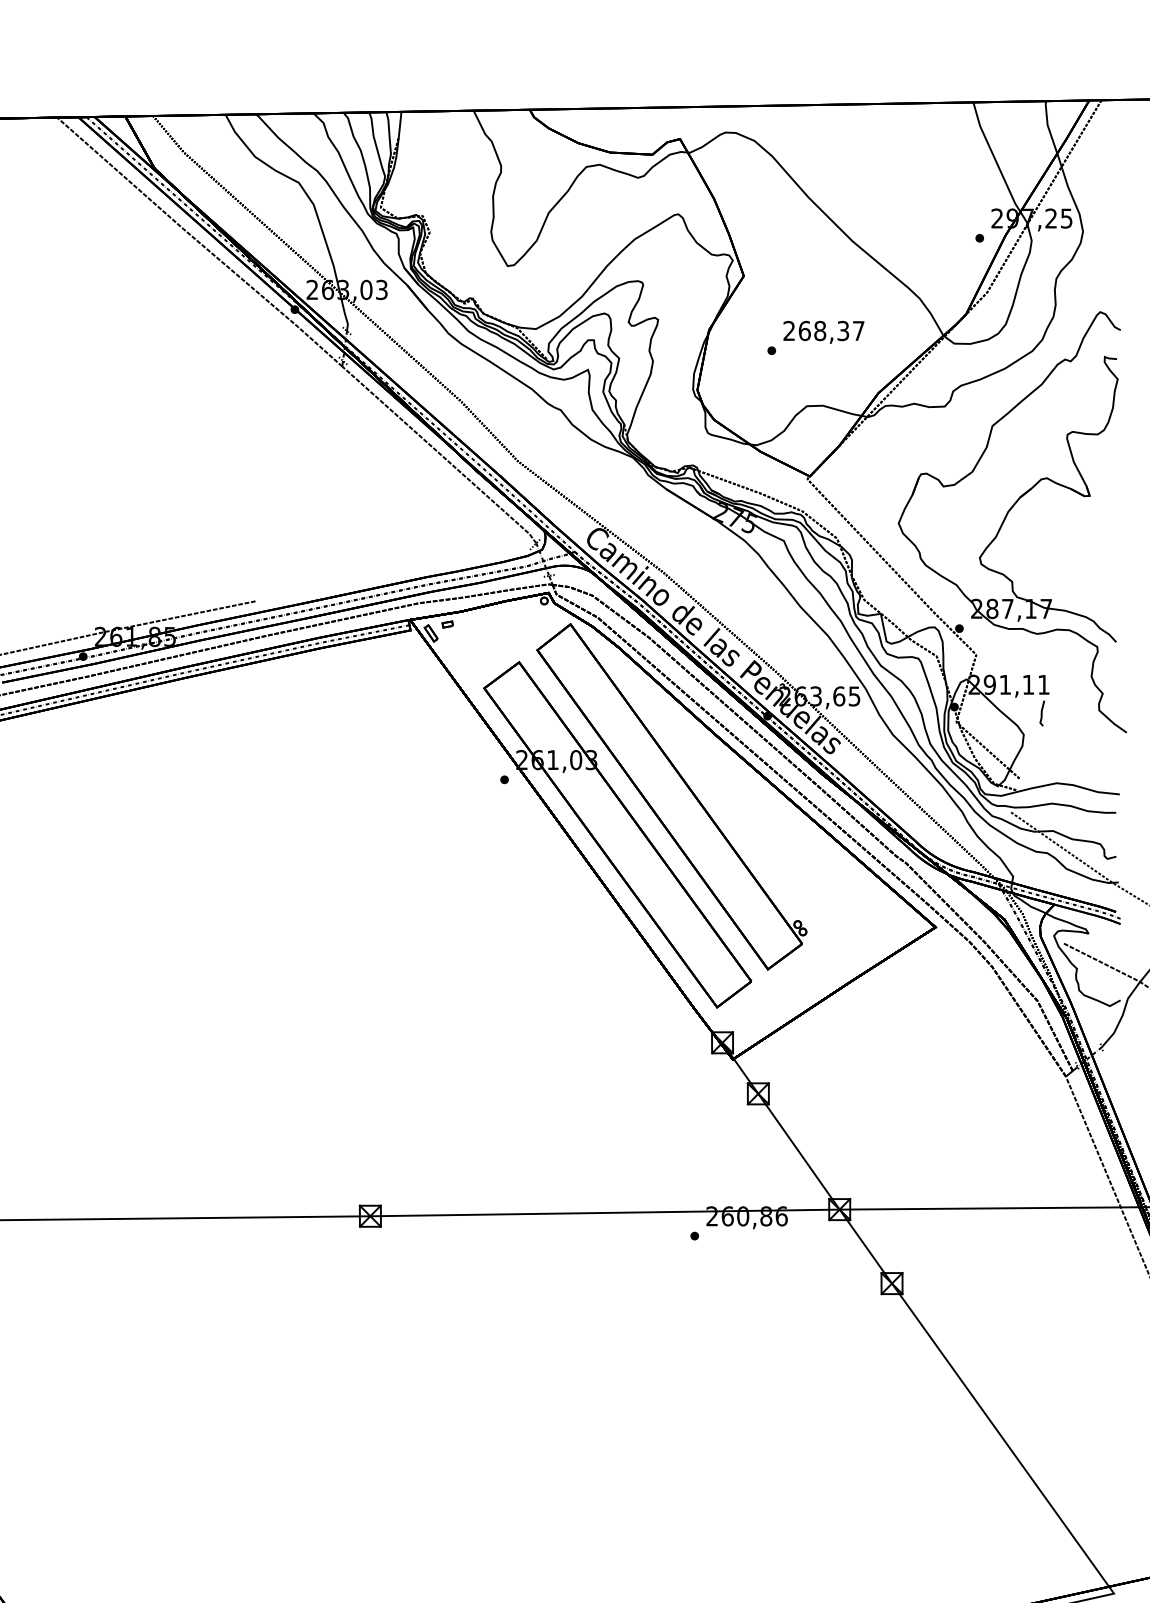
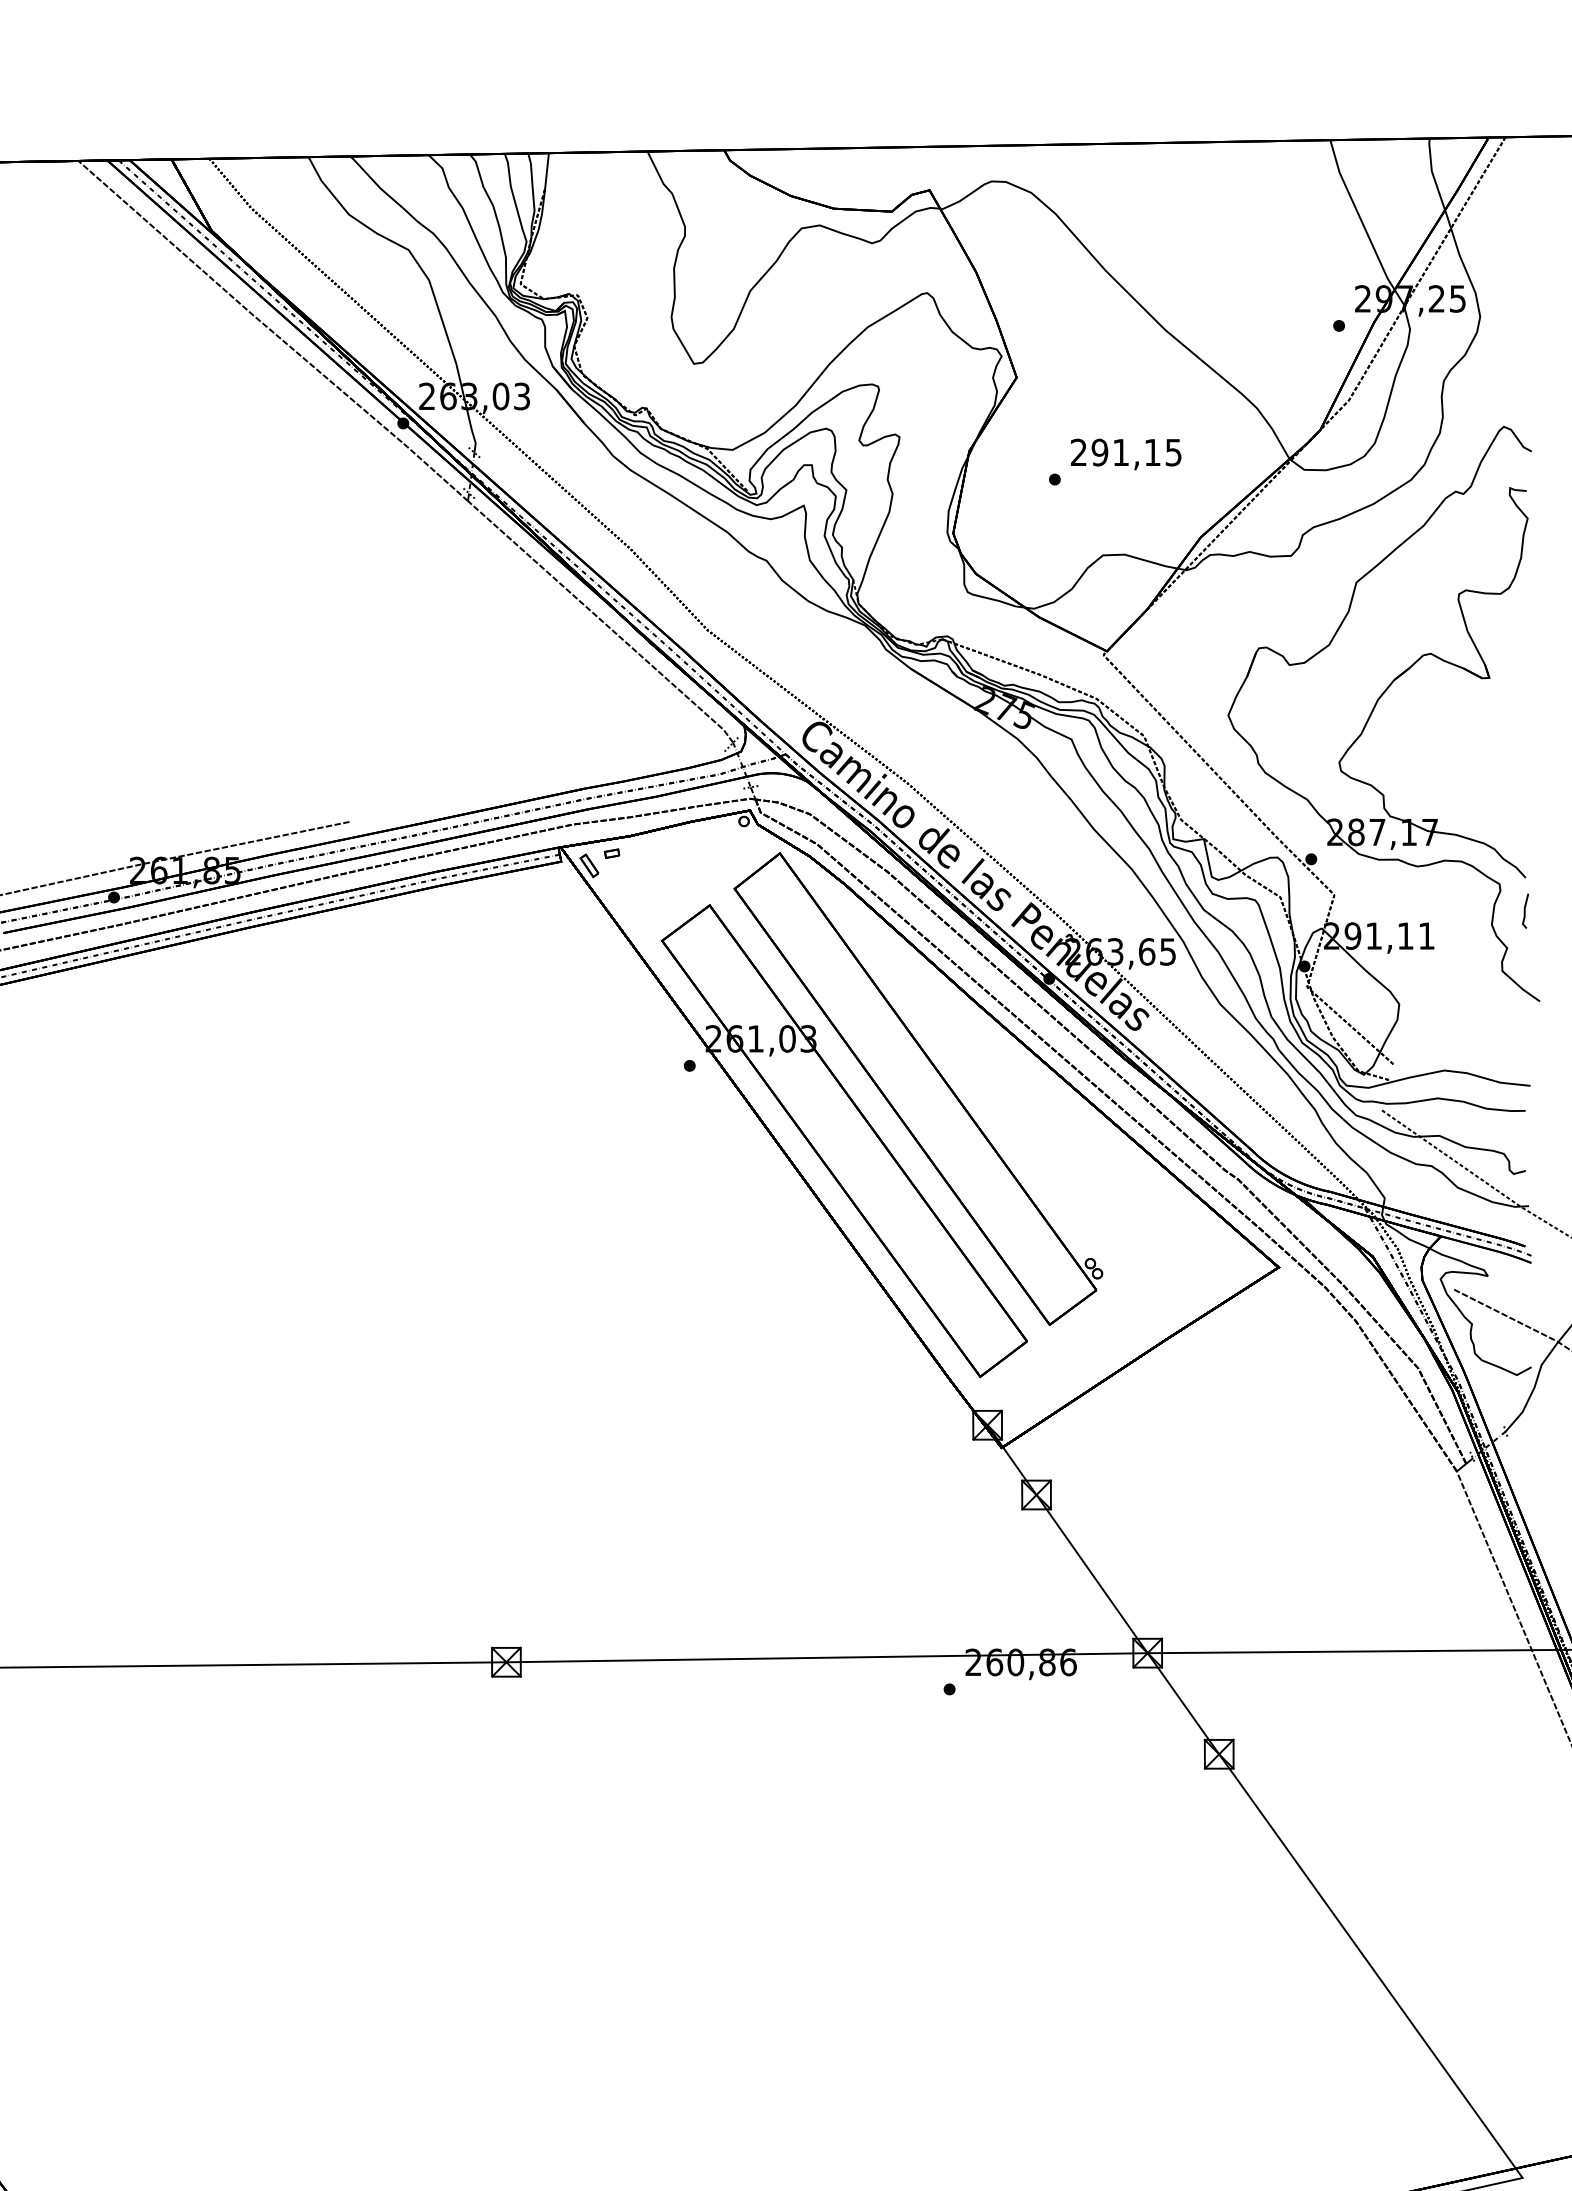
text: (831, 330) -> (1136, 452), 268,37 -> 291,15
line: (1042, 712) -> (1525, 910), moved

